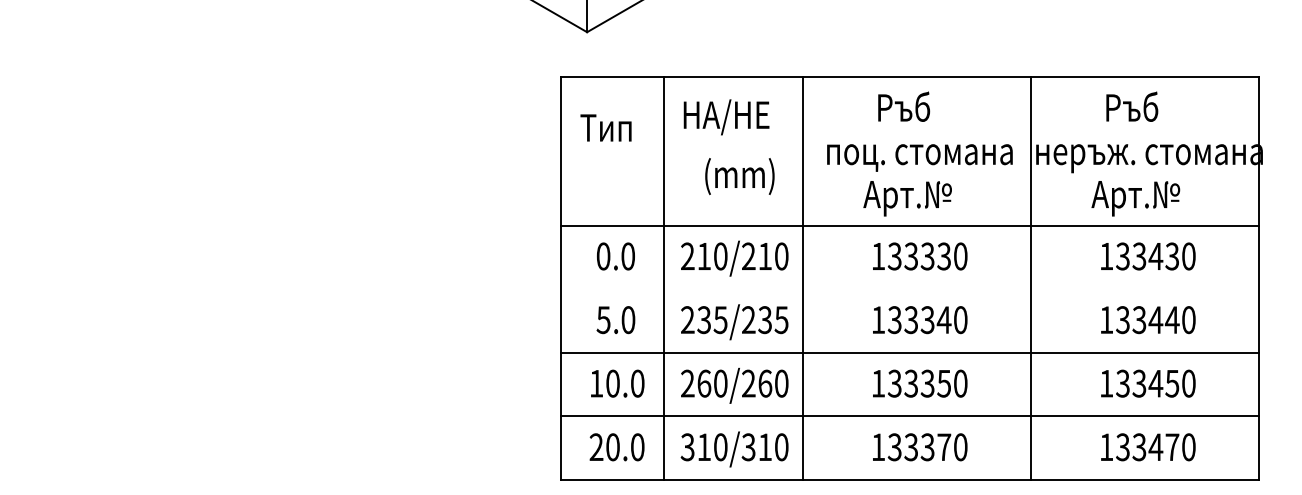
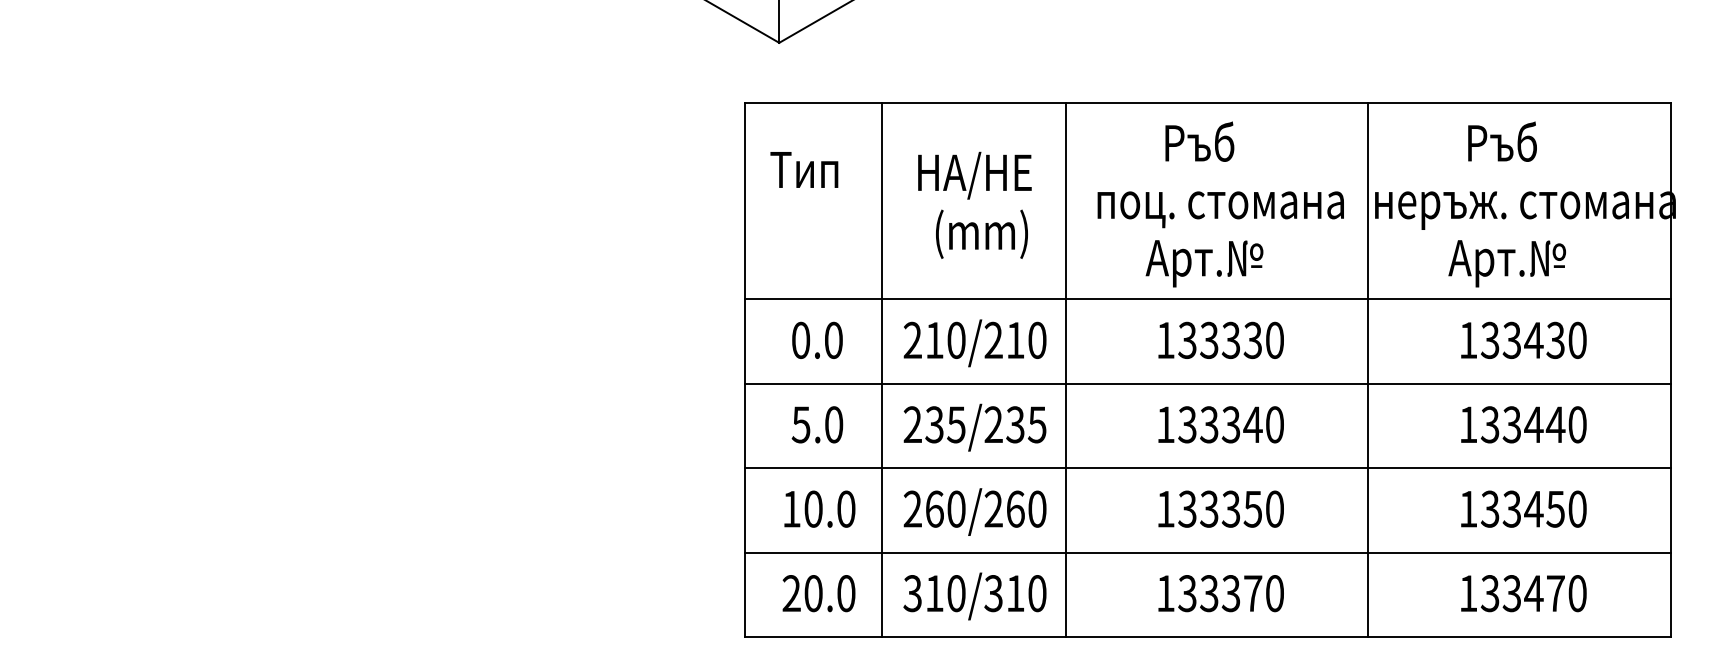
text: (726, 117) -> (974, 175), moved
line: (910, 289) -> (1208, 384), added

